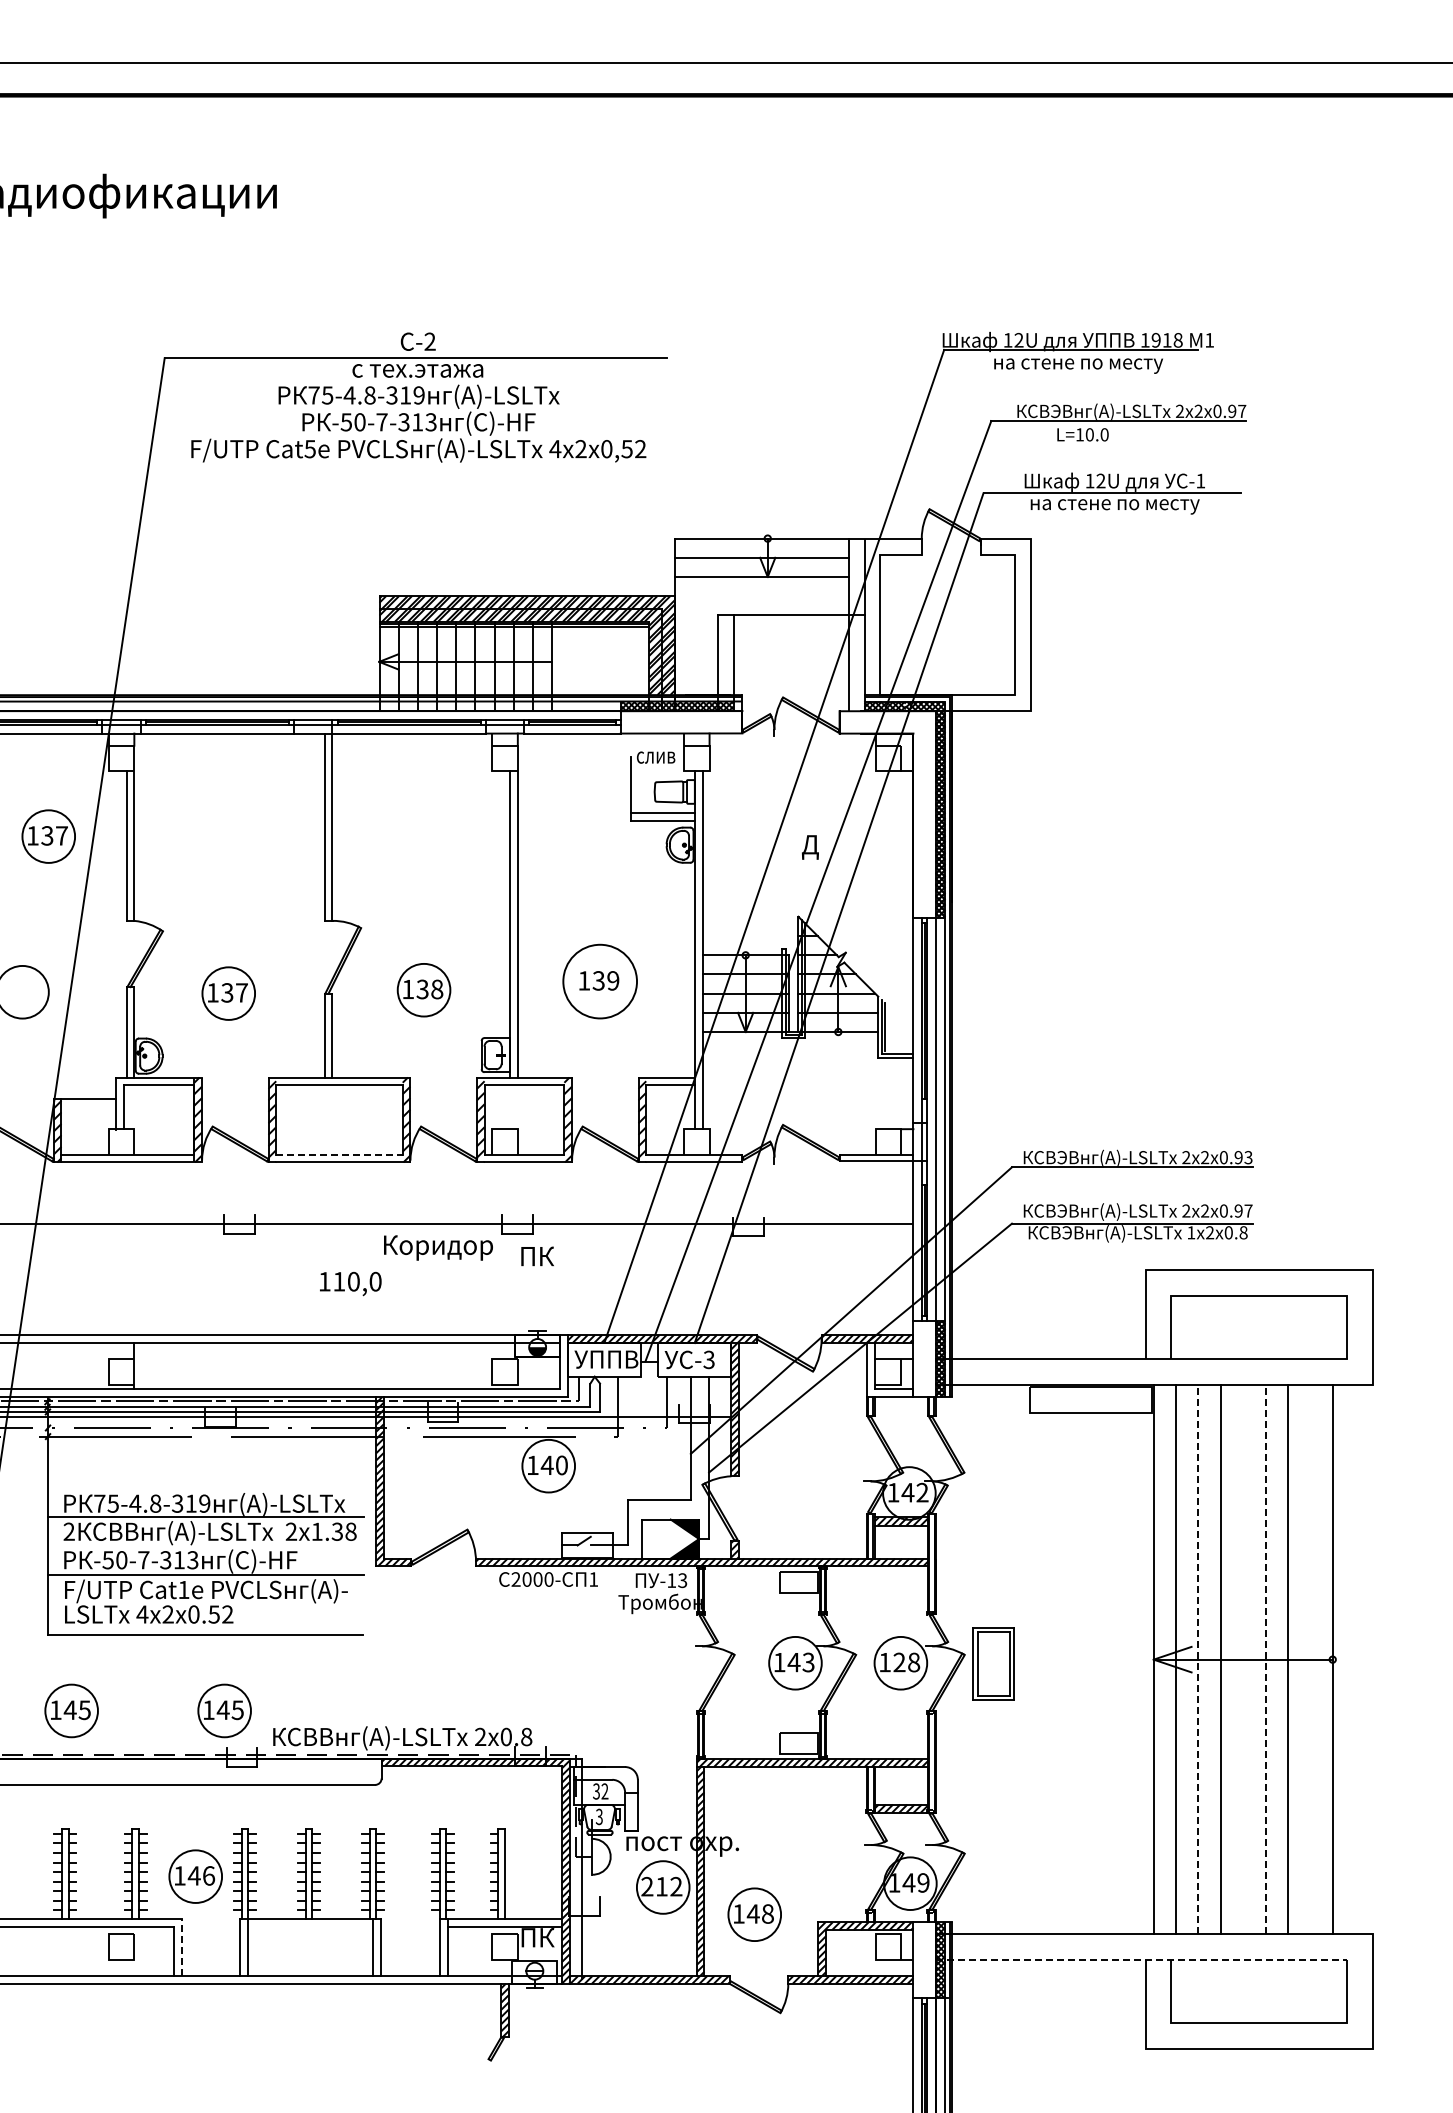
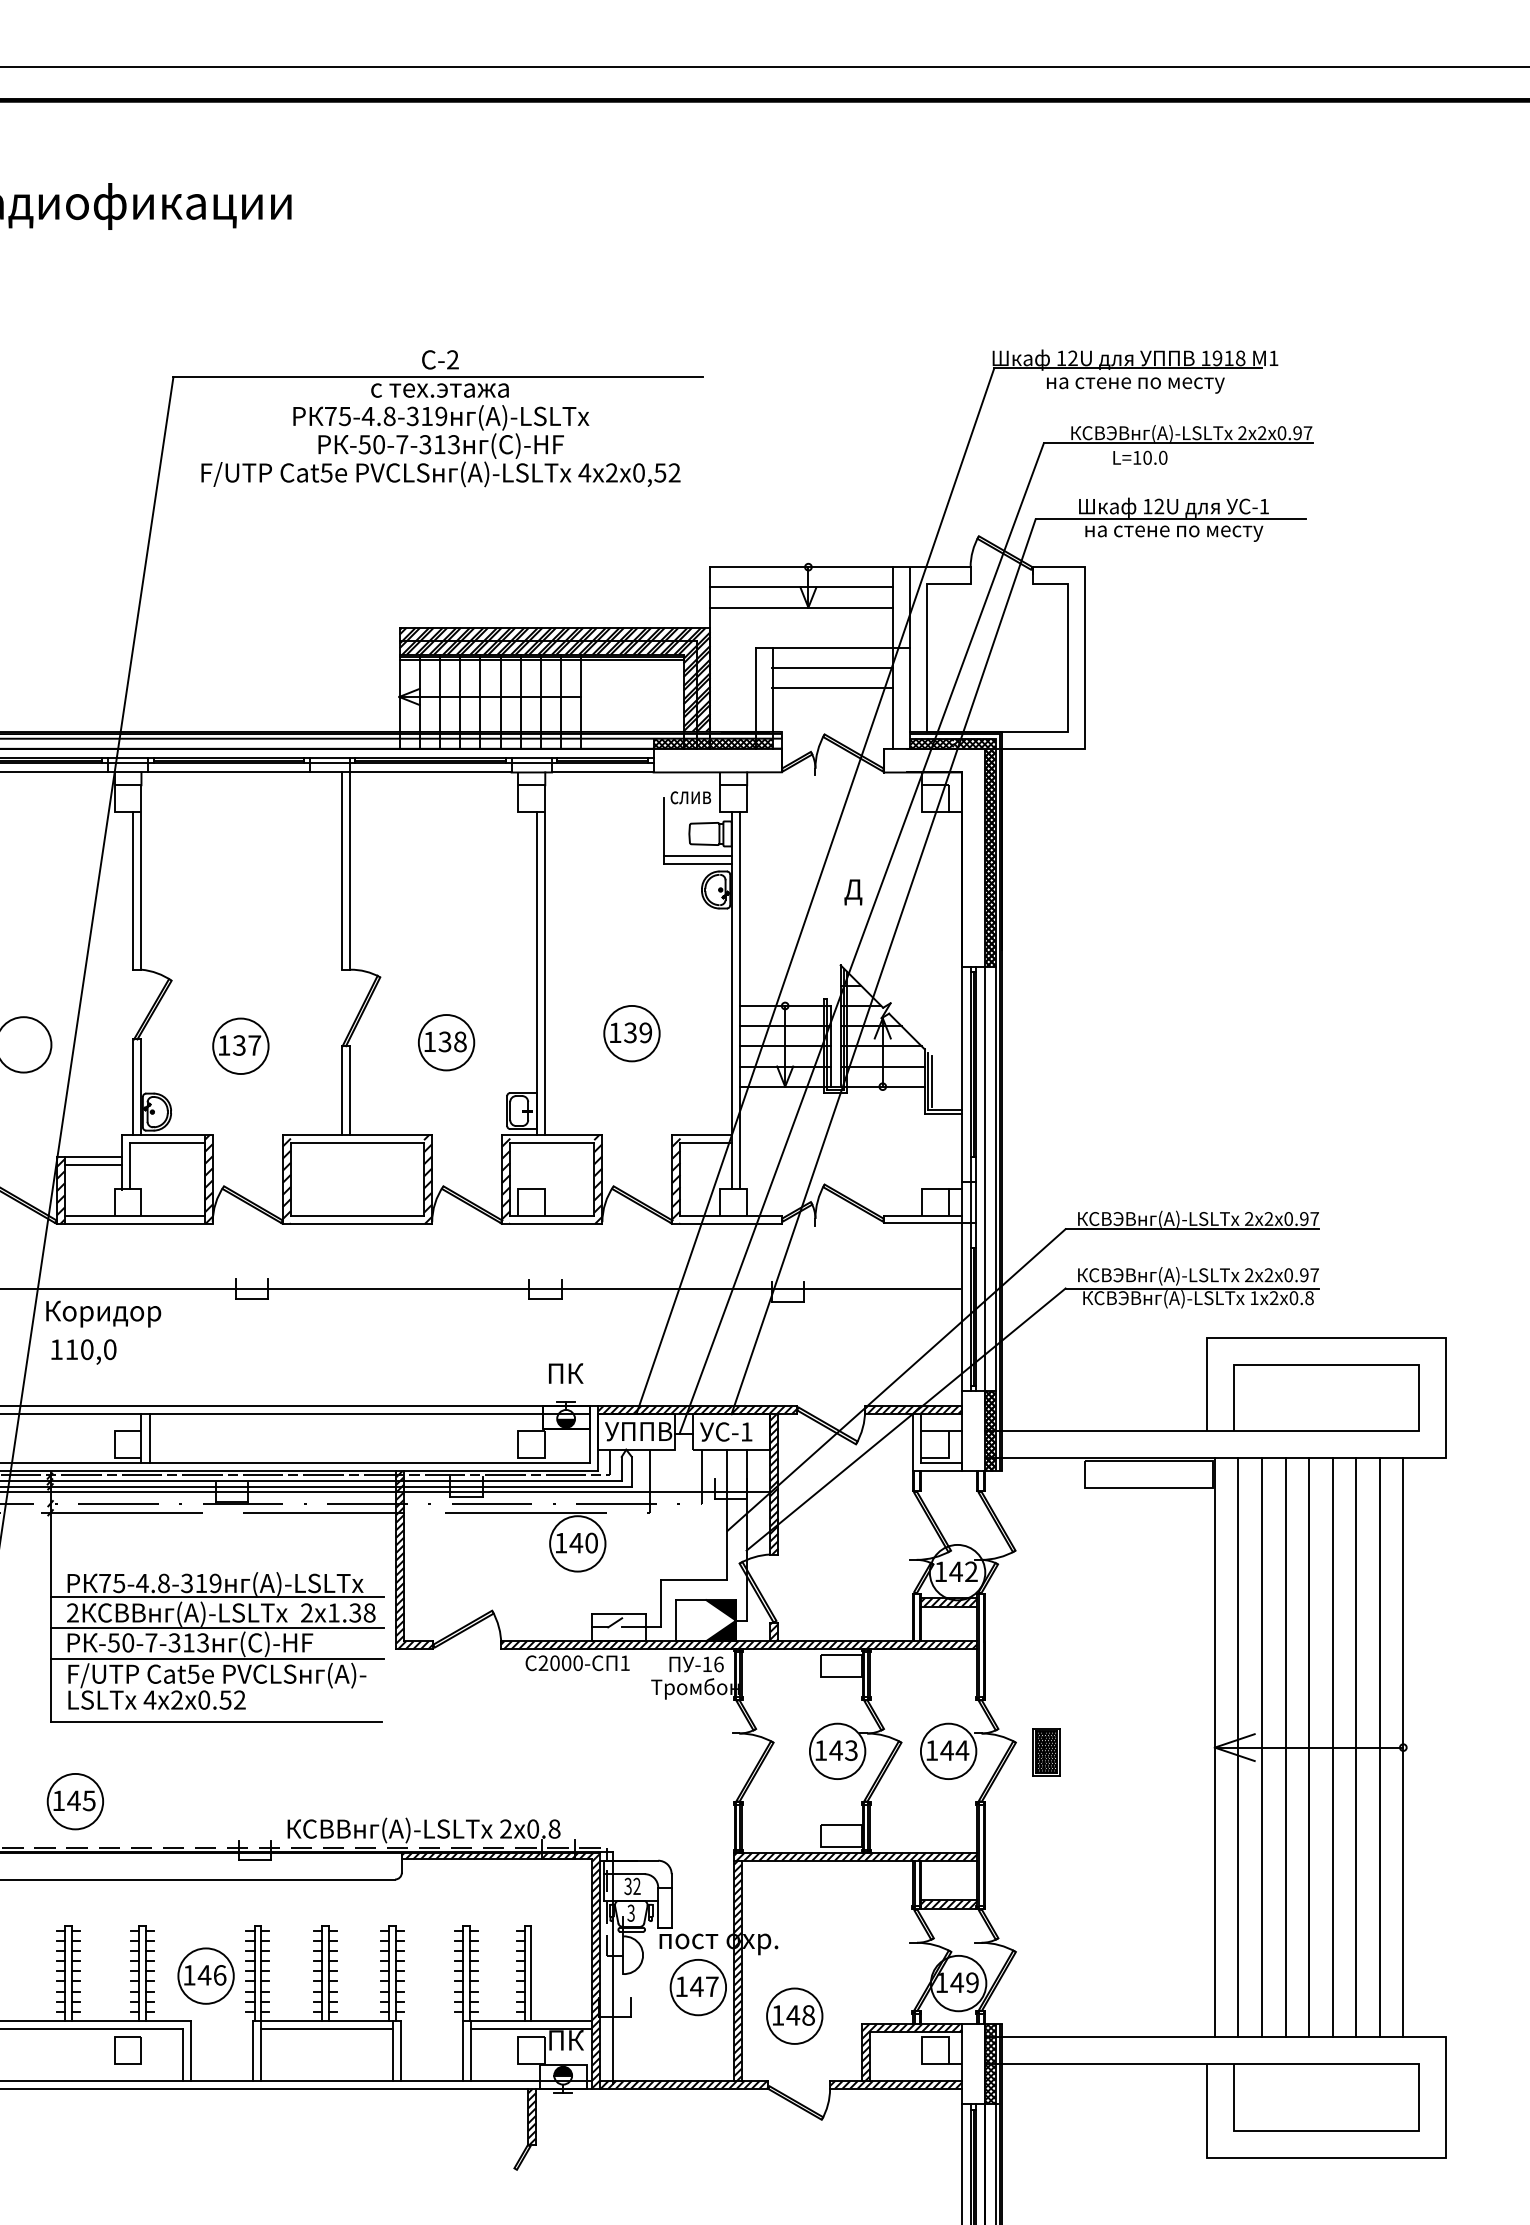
line: (790, 634) -> (832, 668), added
line: (790, 653) -> (832, 688), added
part: (48, 836) -> (51, 880), removed
circle: (599, 981) -> (631, 1033), size x0.71
line: (88, 1106) -> (93, 1165), added
line: (339, 1154) -> (357, 1215), dashed -> solid
text: (1248, 1157) -> (1314, 1218), 0.93 -> 0.97
text: (438, 1247) -> (103, 1313), moved
text: (537, 1256) -> (565, 1373), moved
text: (350, 1283) -> (83, 1351), moved
text: (708, 1359) -> (746, 1431), -3 -> -1
line: (142, 1365) -> (150, 1437), added
line: (206, 1545) -> (217, 1627), added
text: (682, 1580) -> (718, 1664), -13 -> -16
text: (183, 1590) -> (193, 1674), Cat1e -> Cat5e
line: (1198, 1659) -> (1262, 1747), dashed -> solid
line: (1243, 1659) -> (1309, 1747), added
line: (1265, 1659) -> (1332, 1747), dashed -> solid
line: (1310, 1659) -> (1379, 1747), added
text: (906, 1662) -> (954, 1750), 128 -> 144
part: (993, 1663) -> (1046, 1751), size x0.62
part: (224, 1710) -> (236, 1801), removed
text: (661, 1886) -> (696, 1986), 212 -> 147
line: (310, 1926) -> (326, 2028), added
line: (181, 1947) -> (191, 2050), dashed -> solid
line: (1141, 1960) -> (1201, 2064), dashed -> solid
fill: (534, 1966) -> (562, 2070), added

